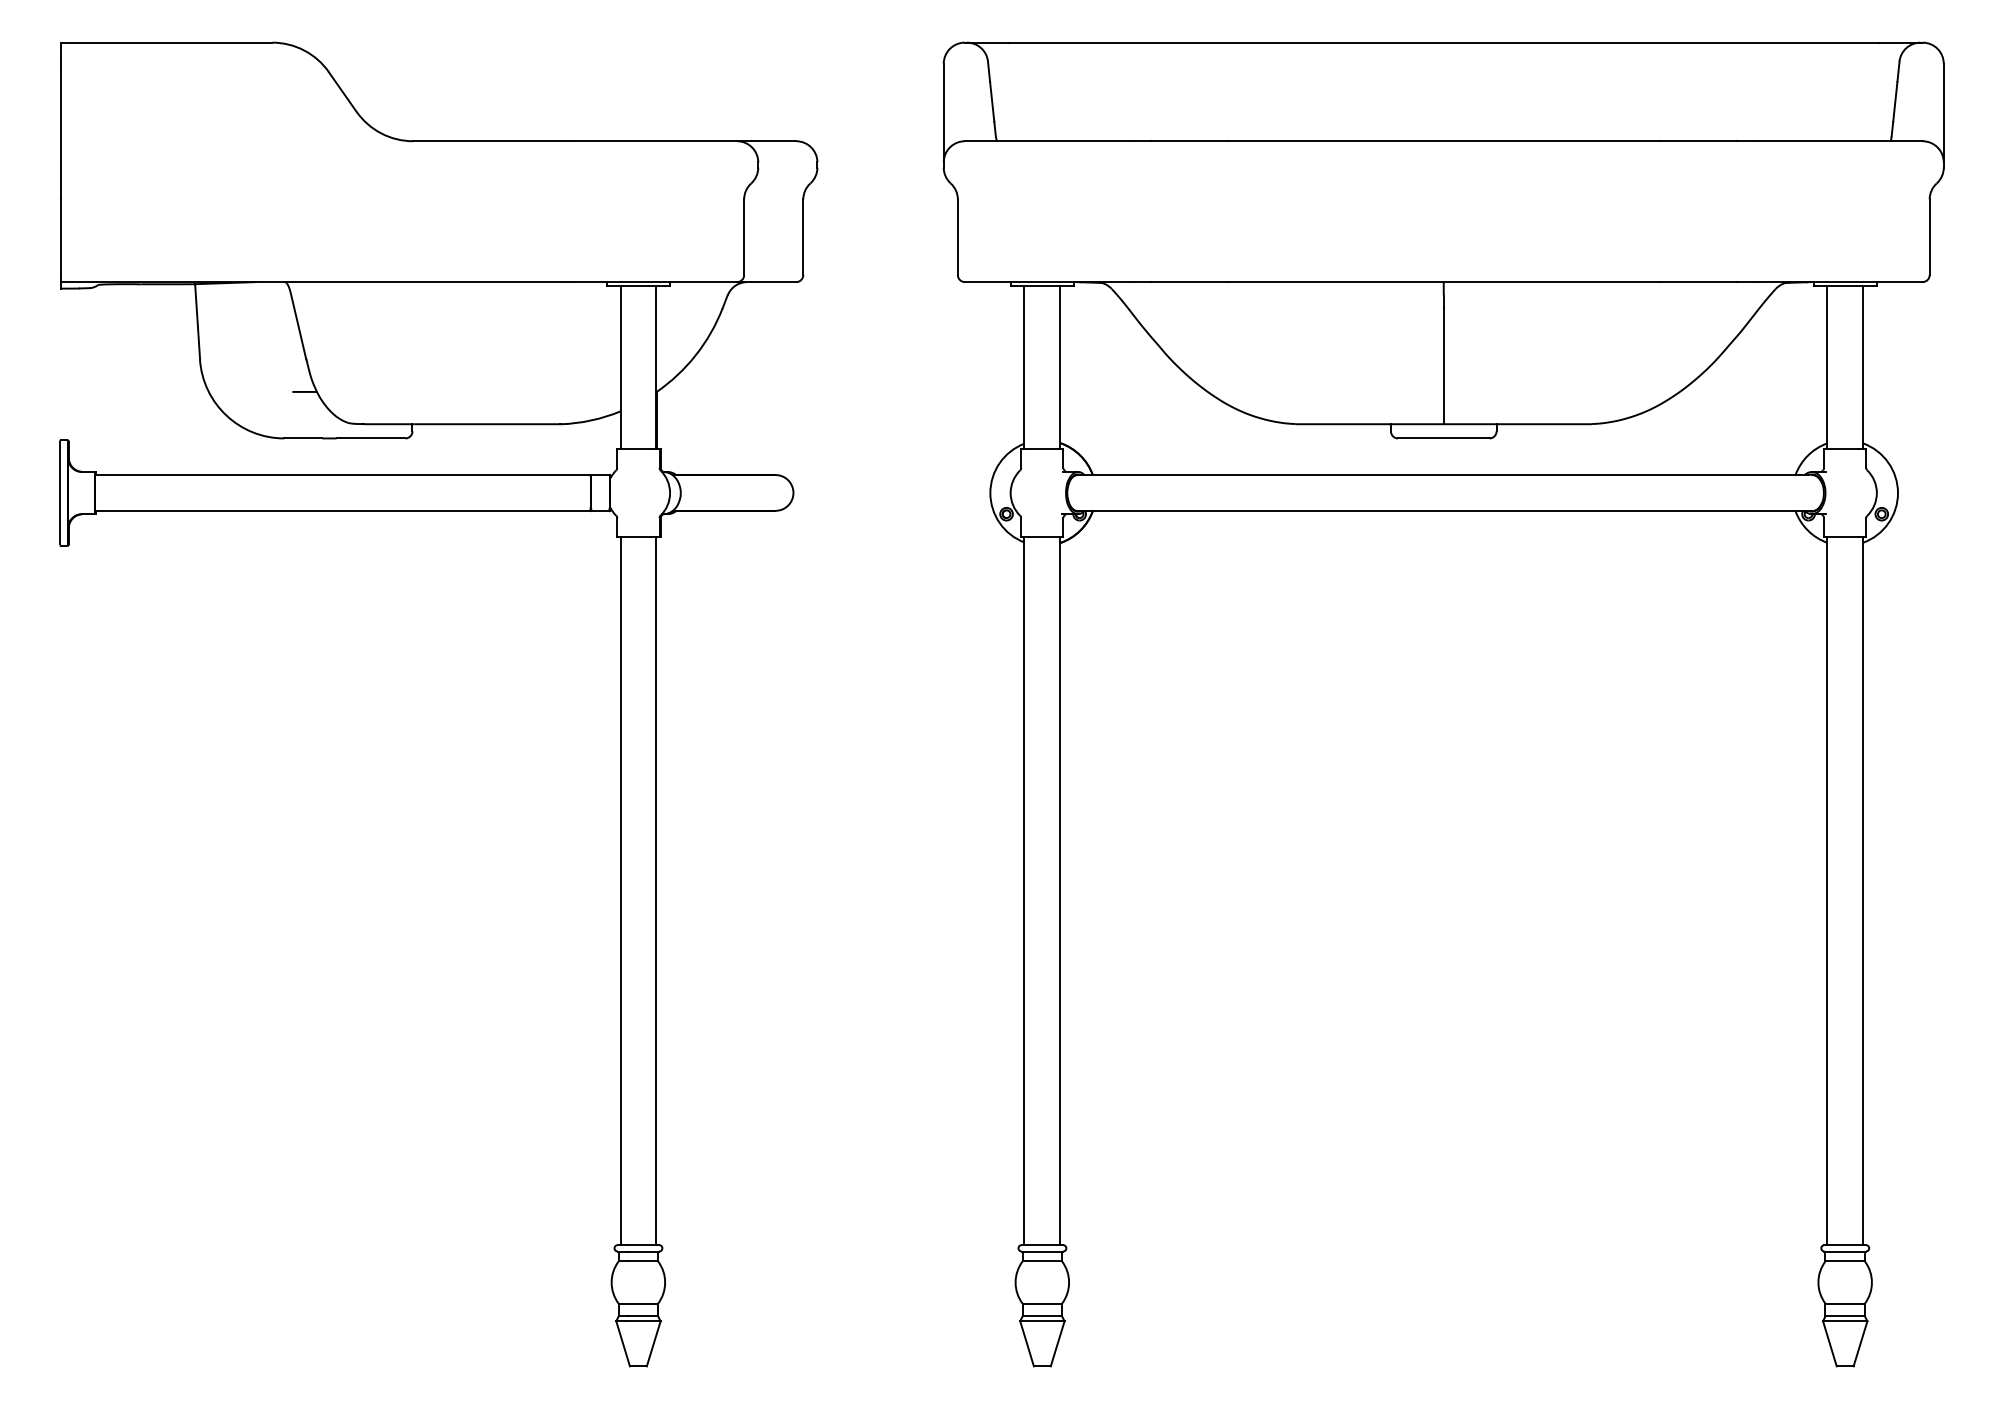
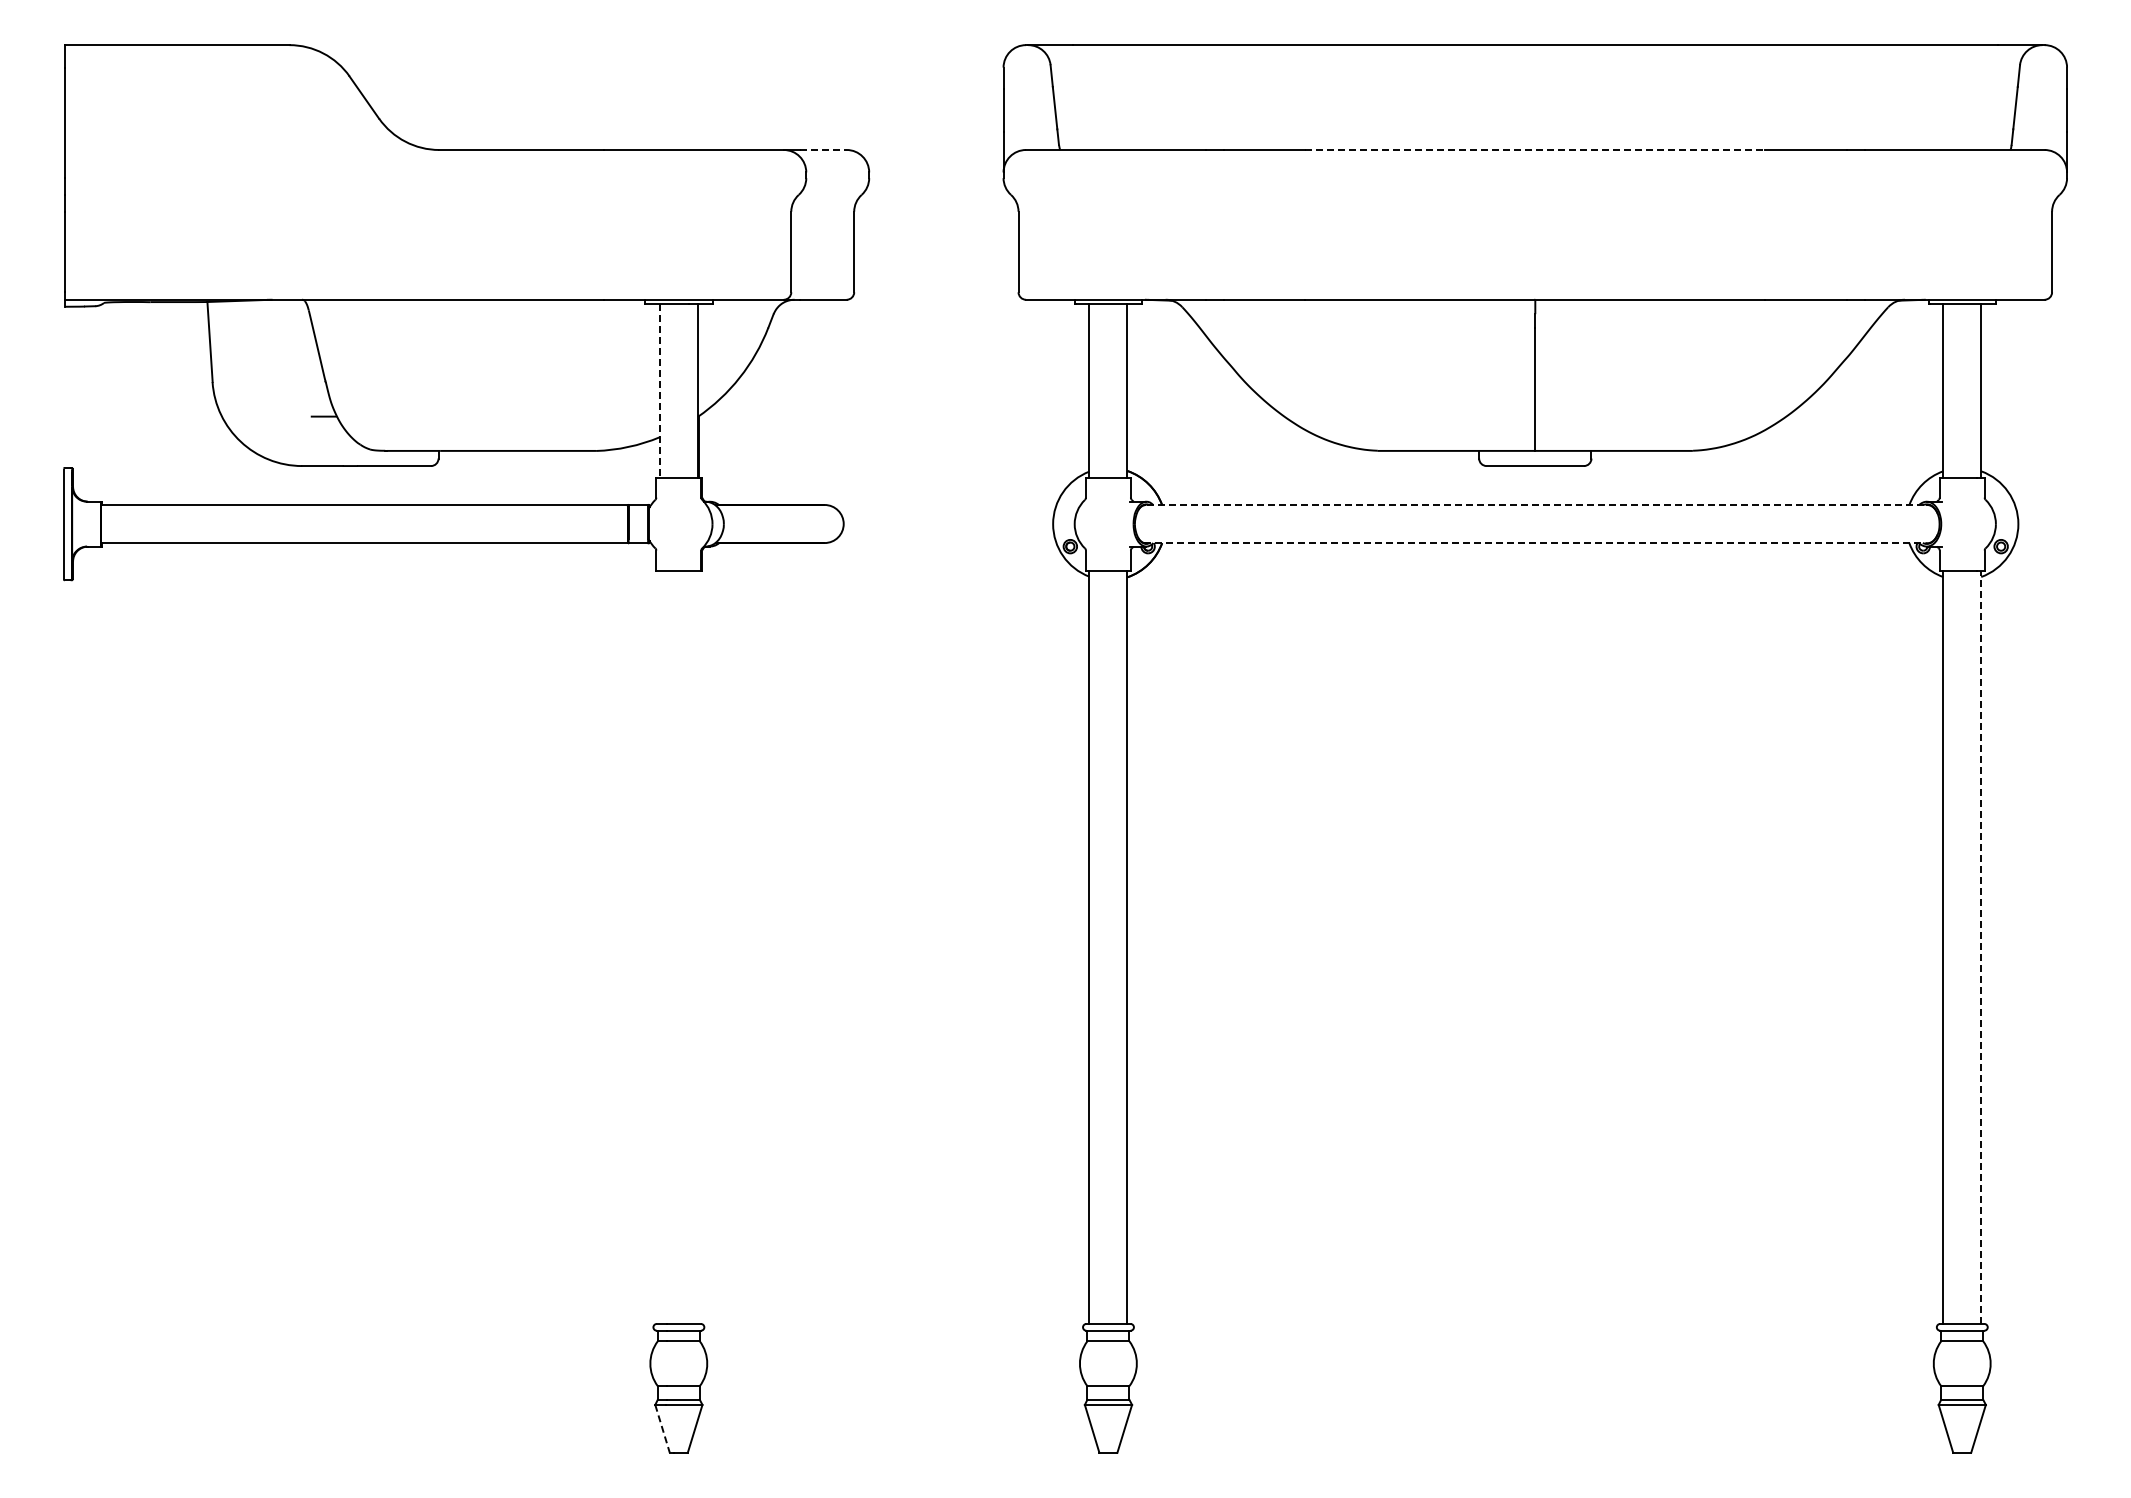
line: (774, 140) -> (823, 149), solid -> dashed
line: (1443, 140) -> (1535, 149), solid -> dashed
line: (620, 368) -> (659, 391), solid -> dashed
line: (1443, 474) -> (1534, 504), solid -> dashed
line: (1443, 511) -> (1534, 543), solid -> dashed
line: (620, 891) -> (659, 947), removed
line: (655, 891) -> (697, 947), removed
line: (1863, 891) -> (1981, 947), solid -> dashed
line: (623, 1344) -> (662, 1429), solid -> dashed

